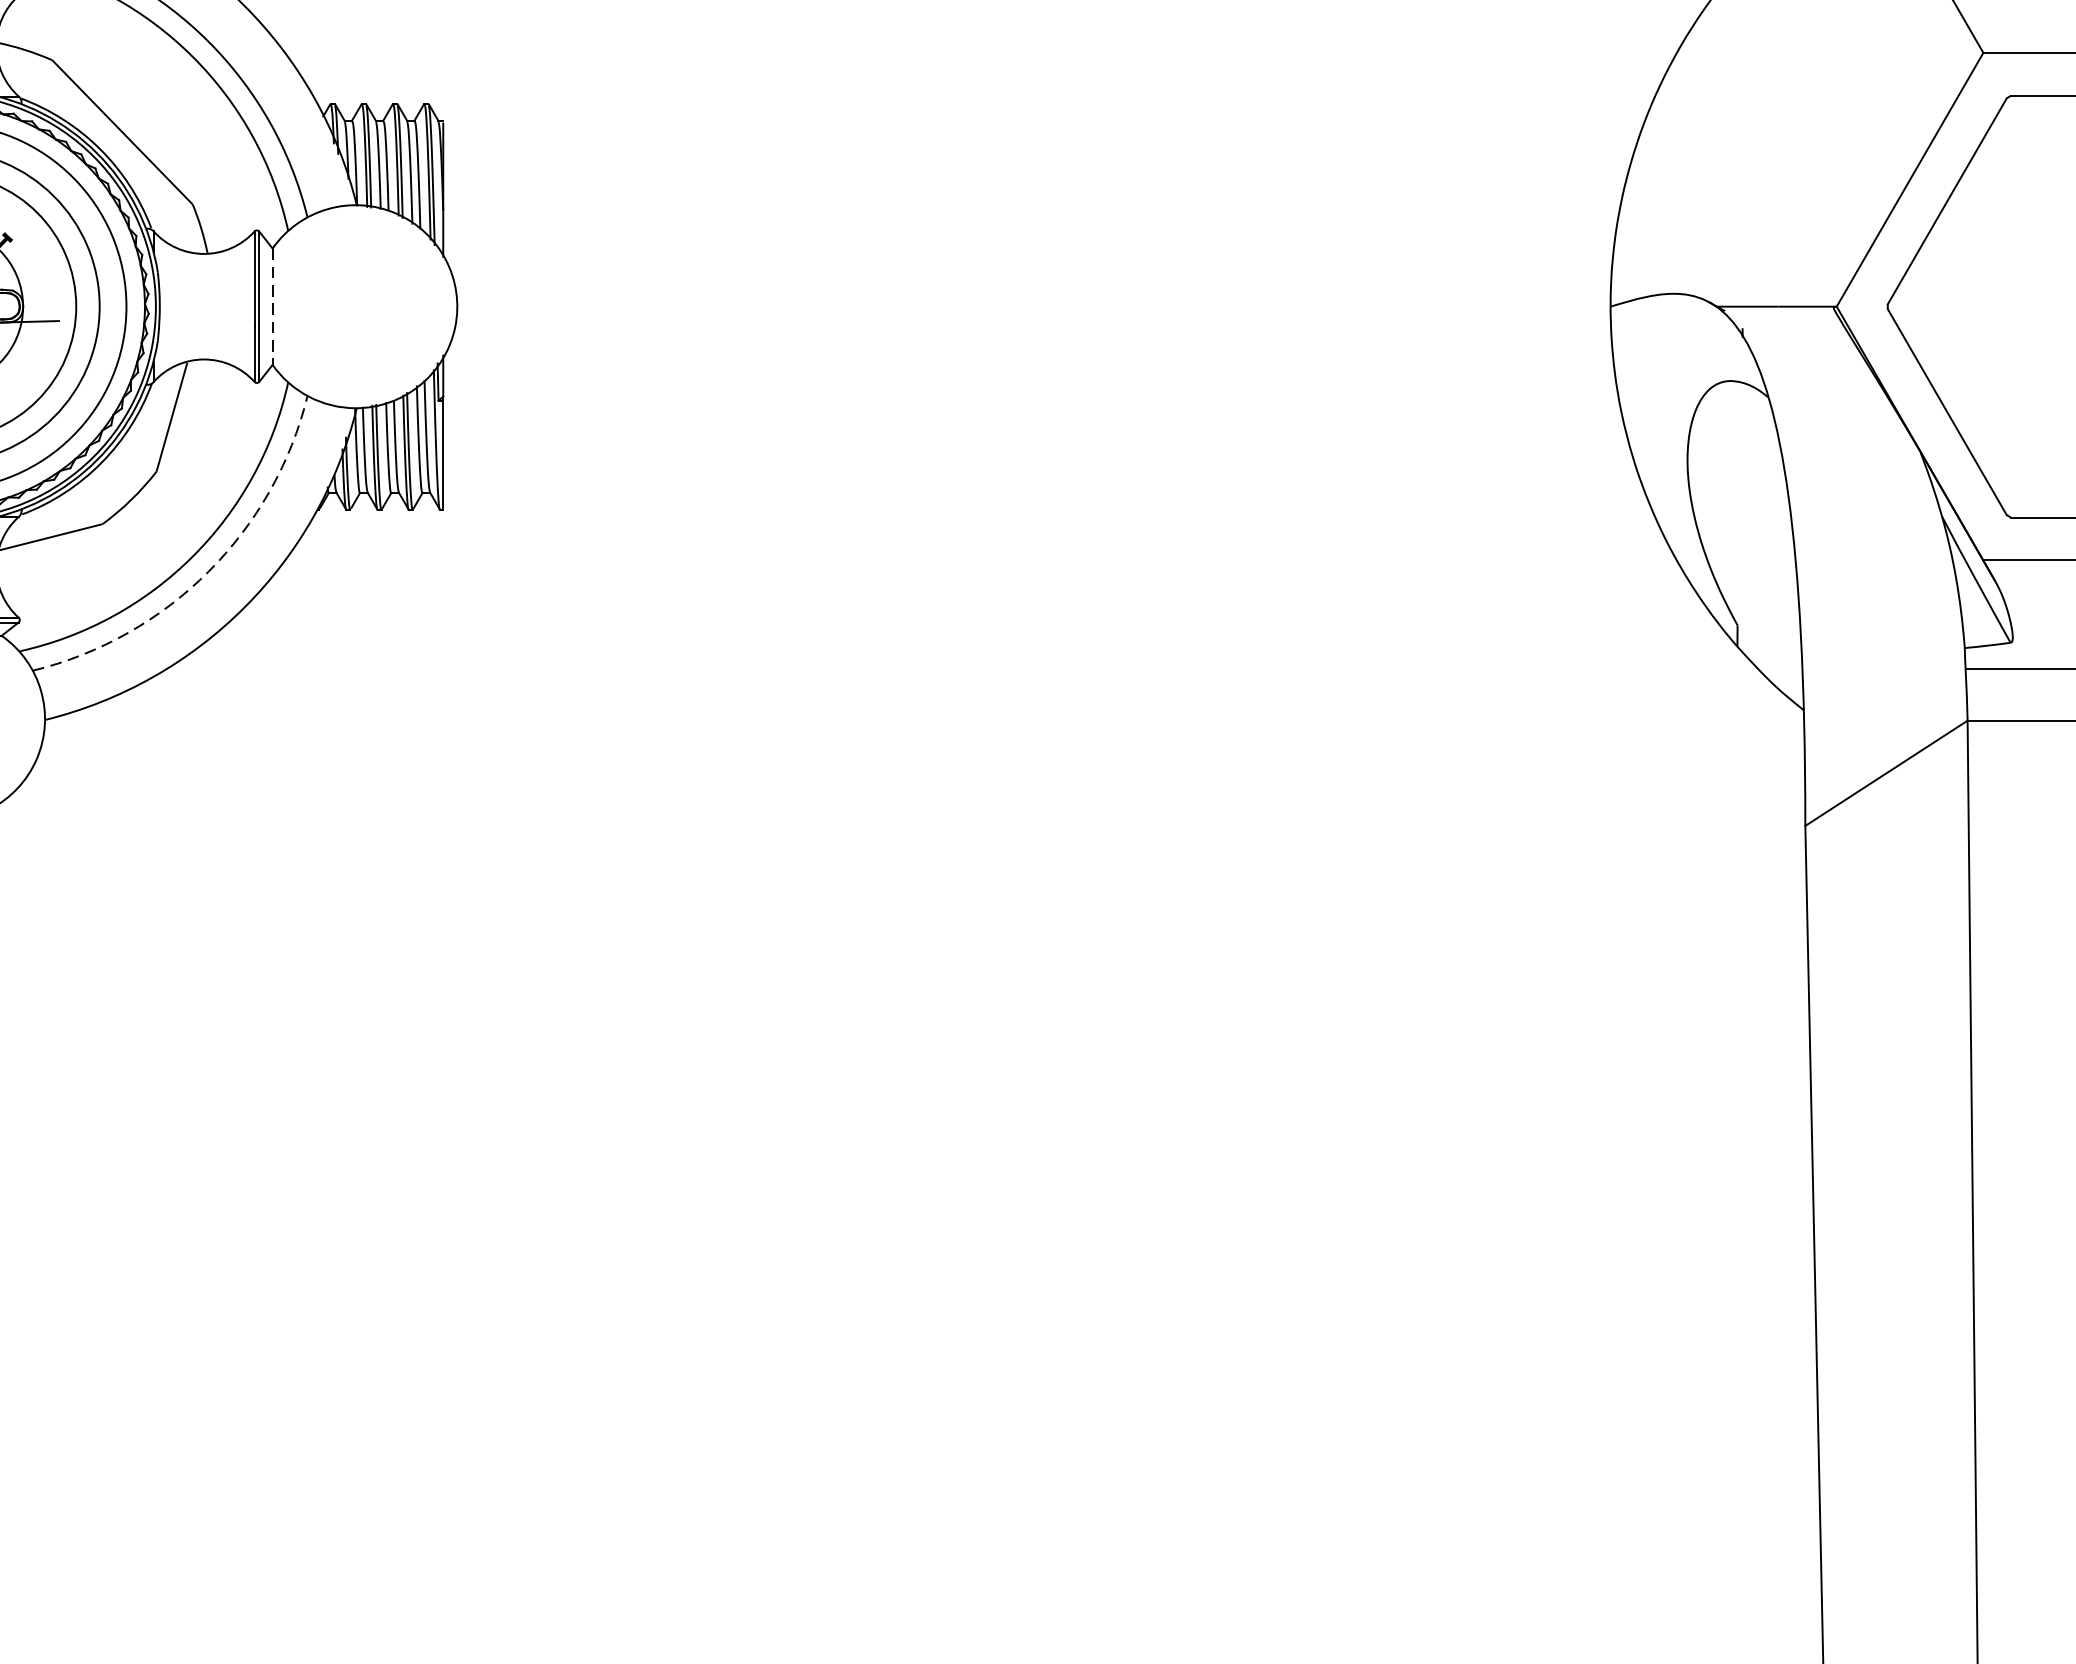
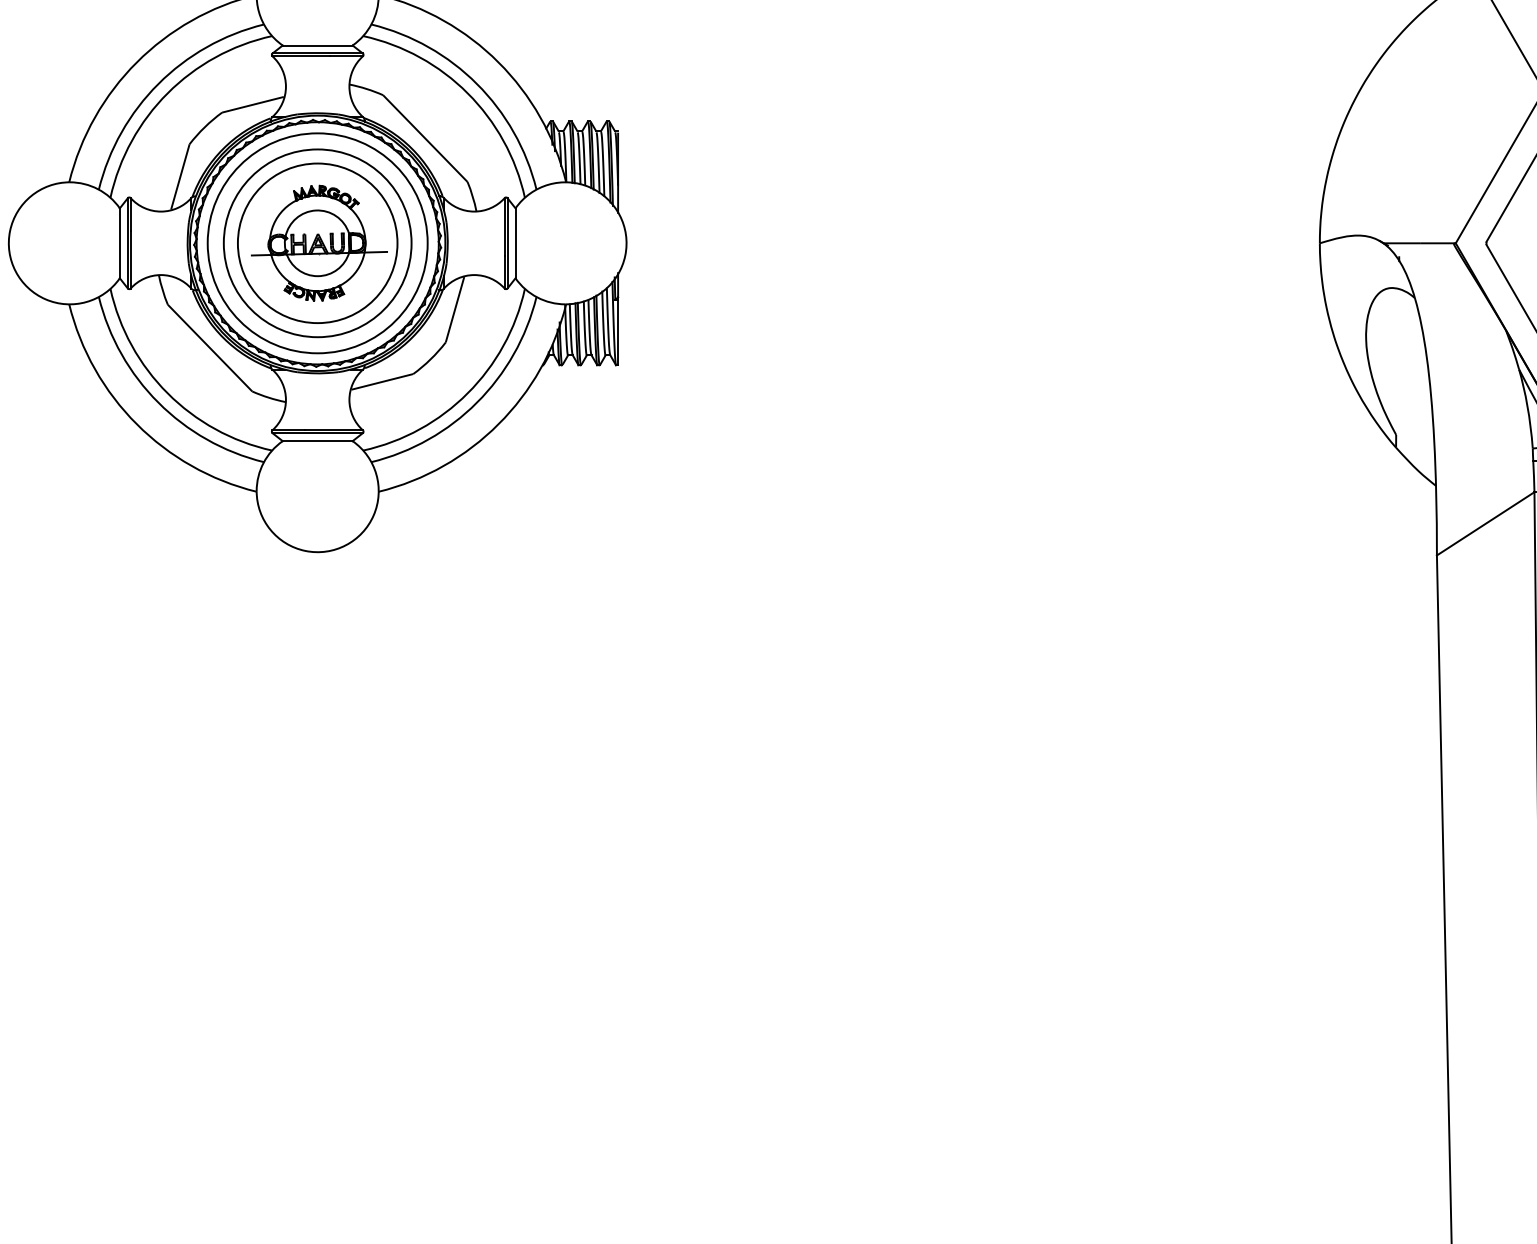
line: (272, 306) -> (515, 243), dashed -> solid
arc: (209, 571) -> (477, 402), dashed -> solid

